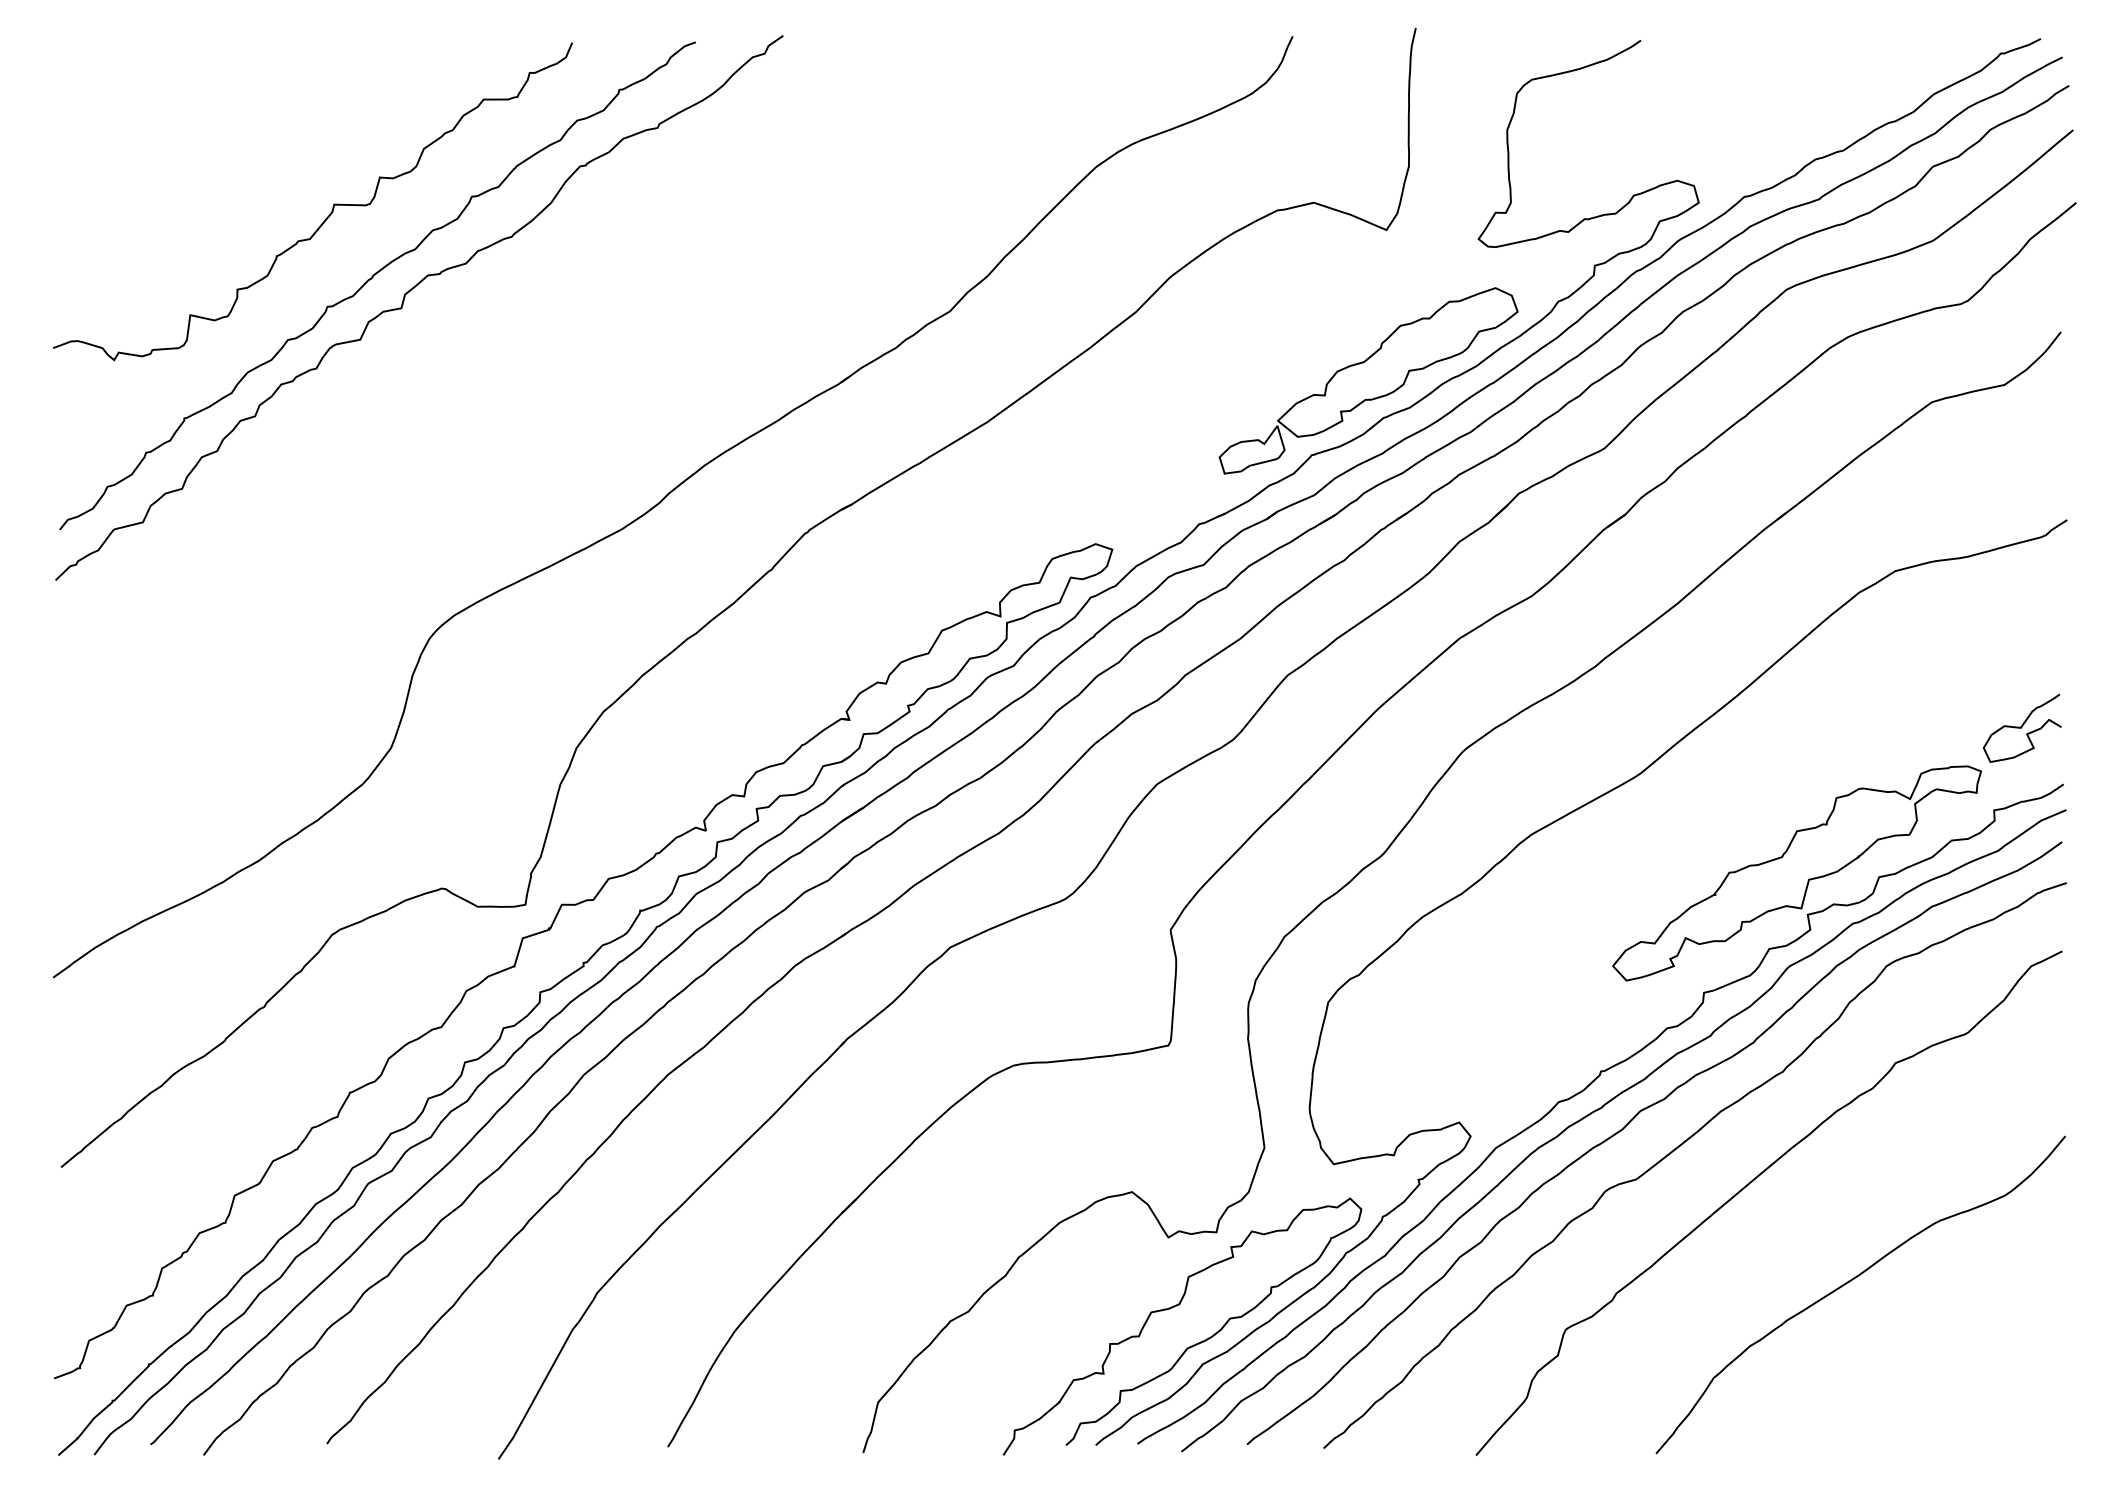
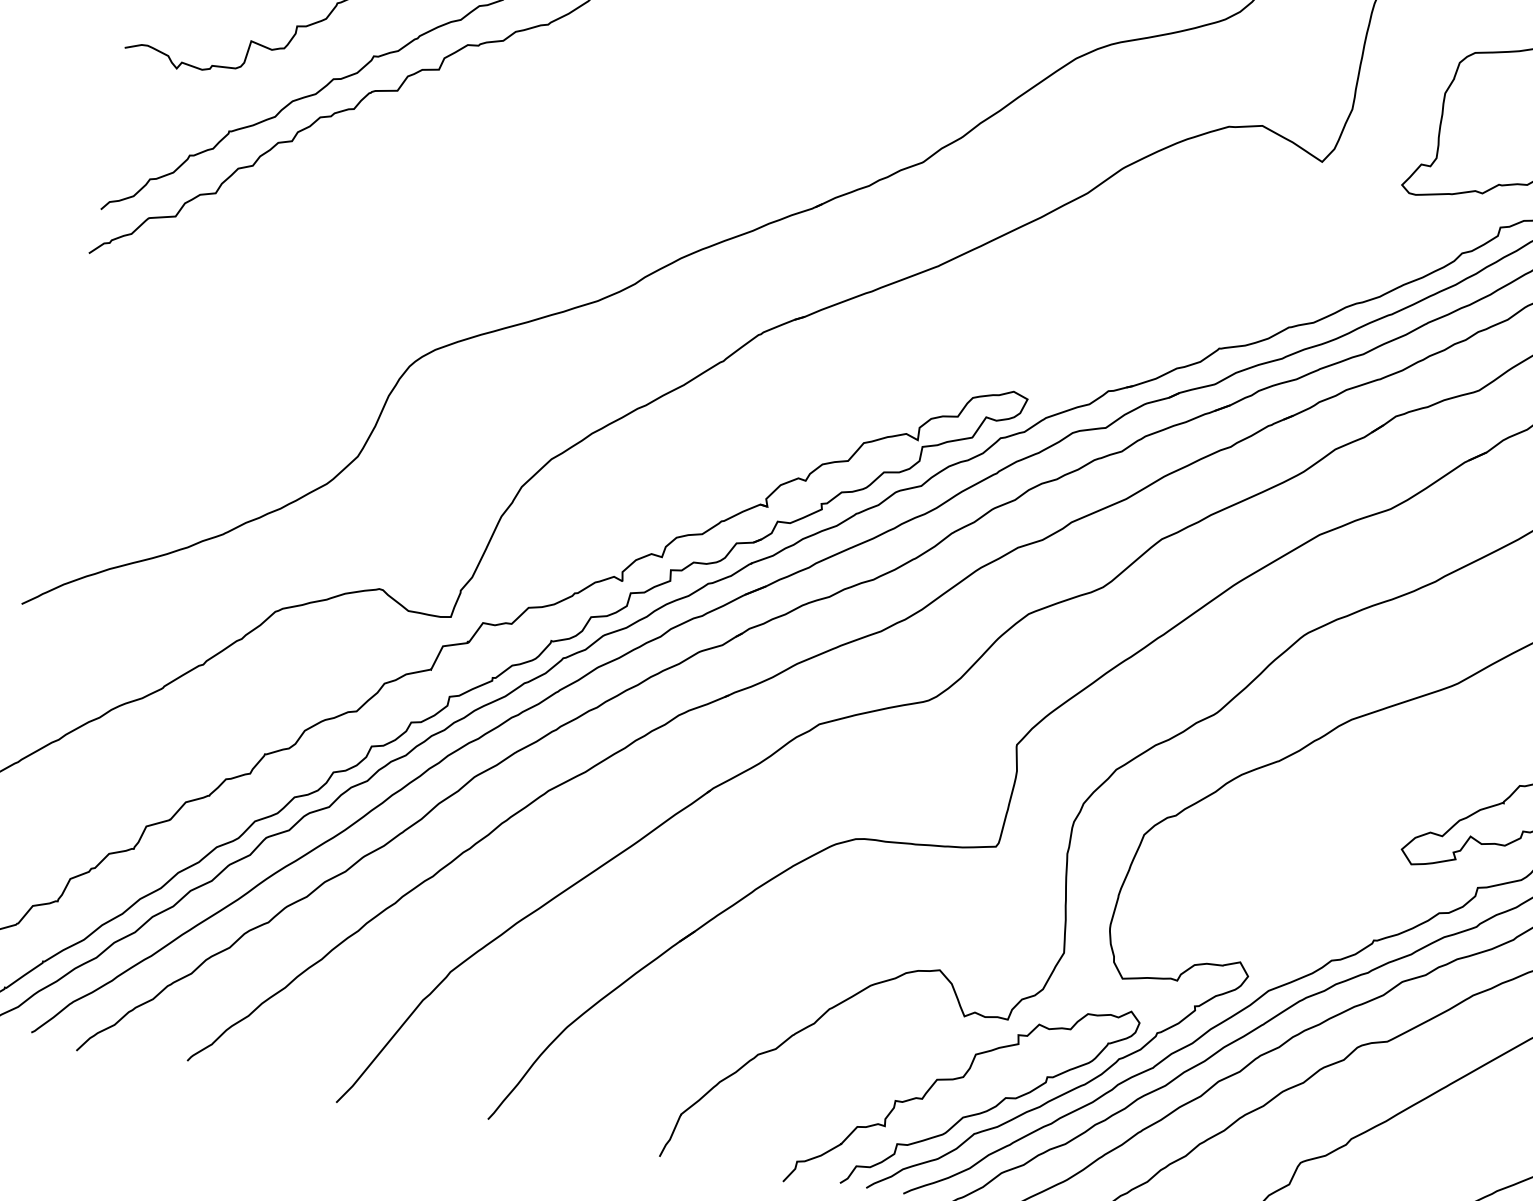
part: (1368, 380) -> (1281, 291), removed

